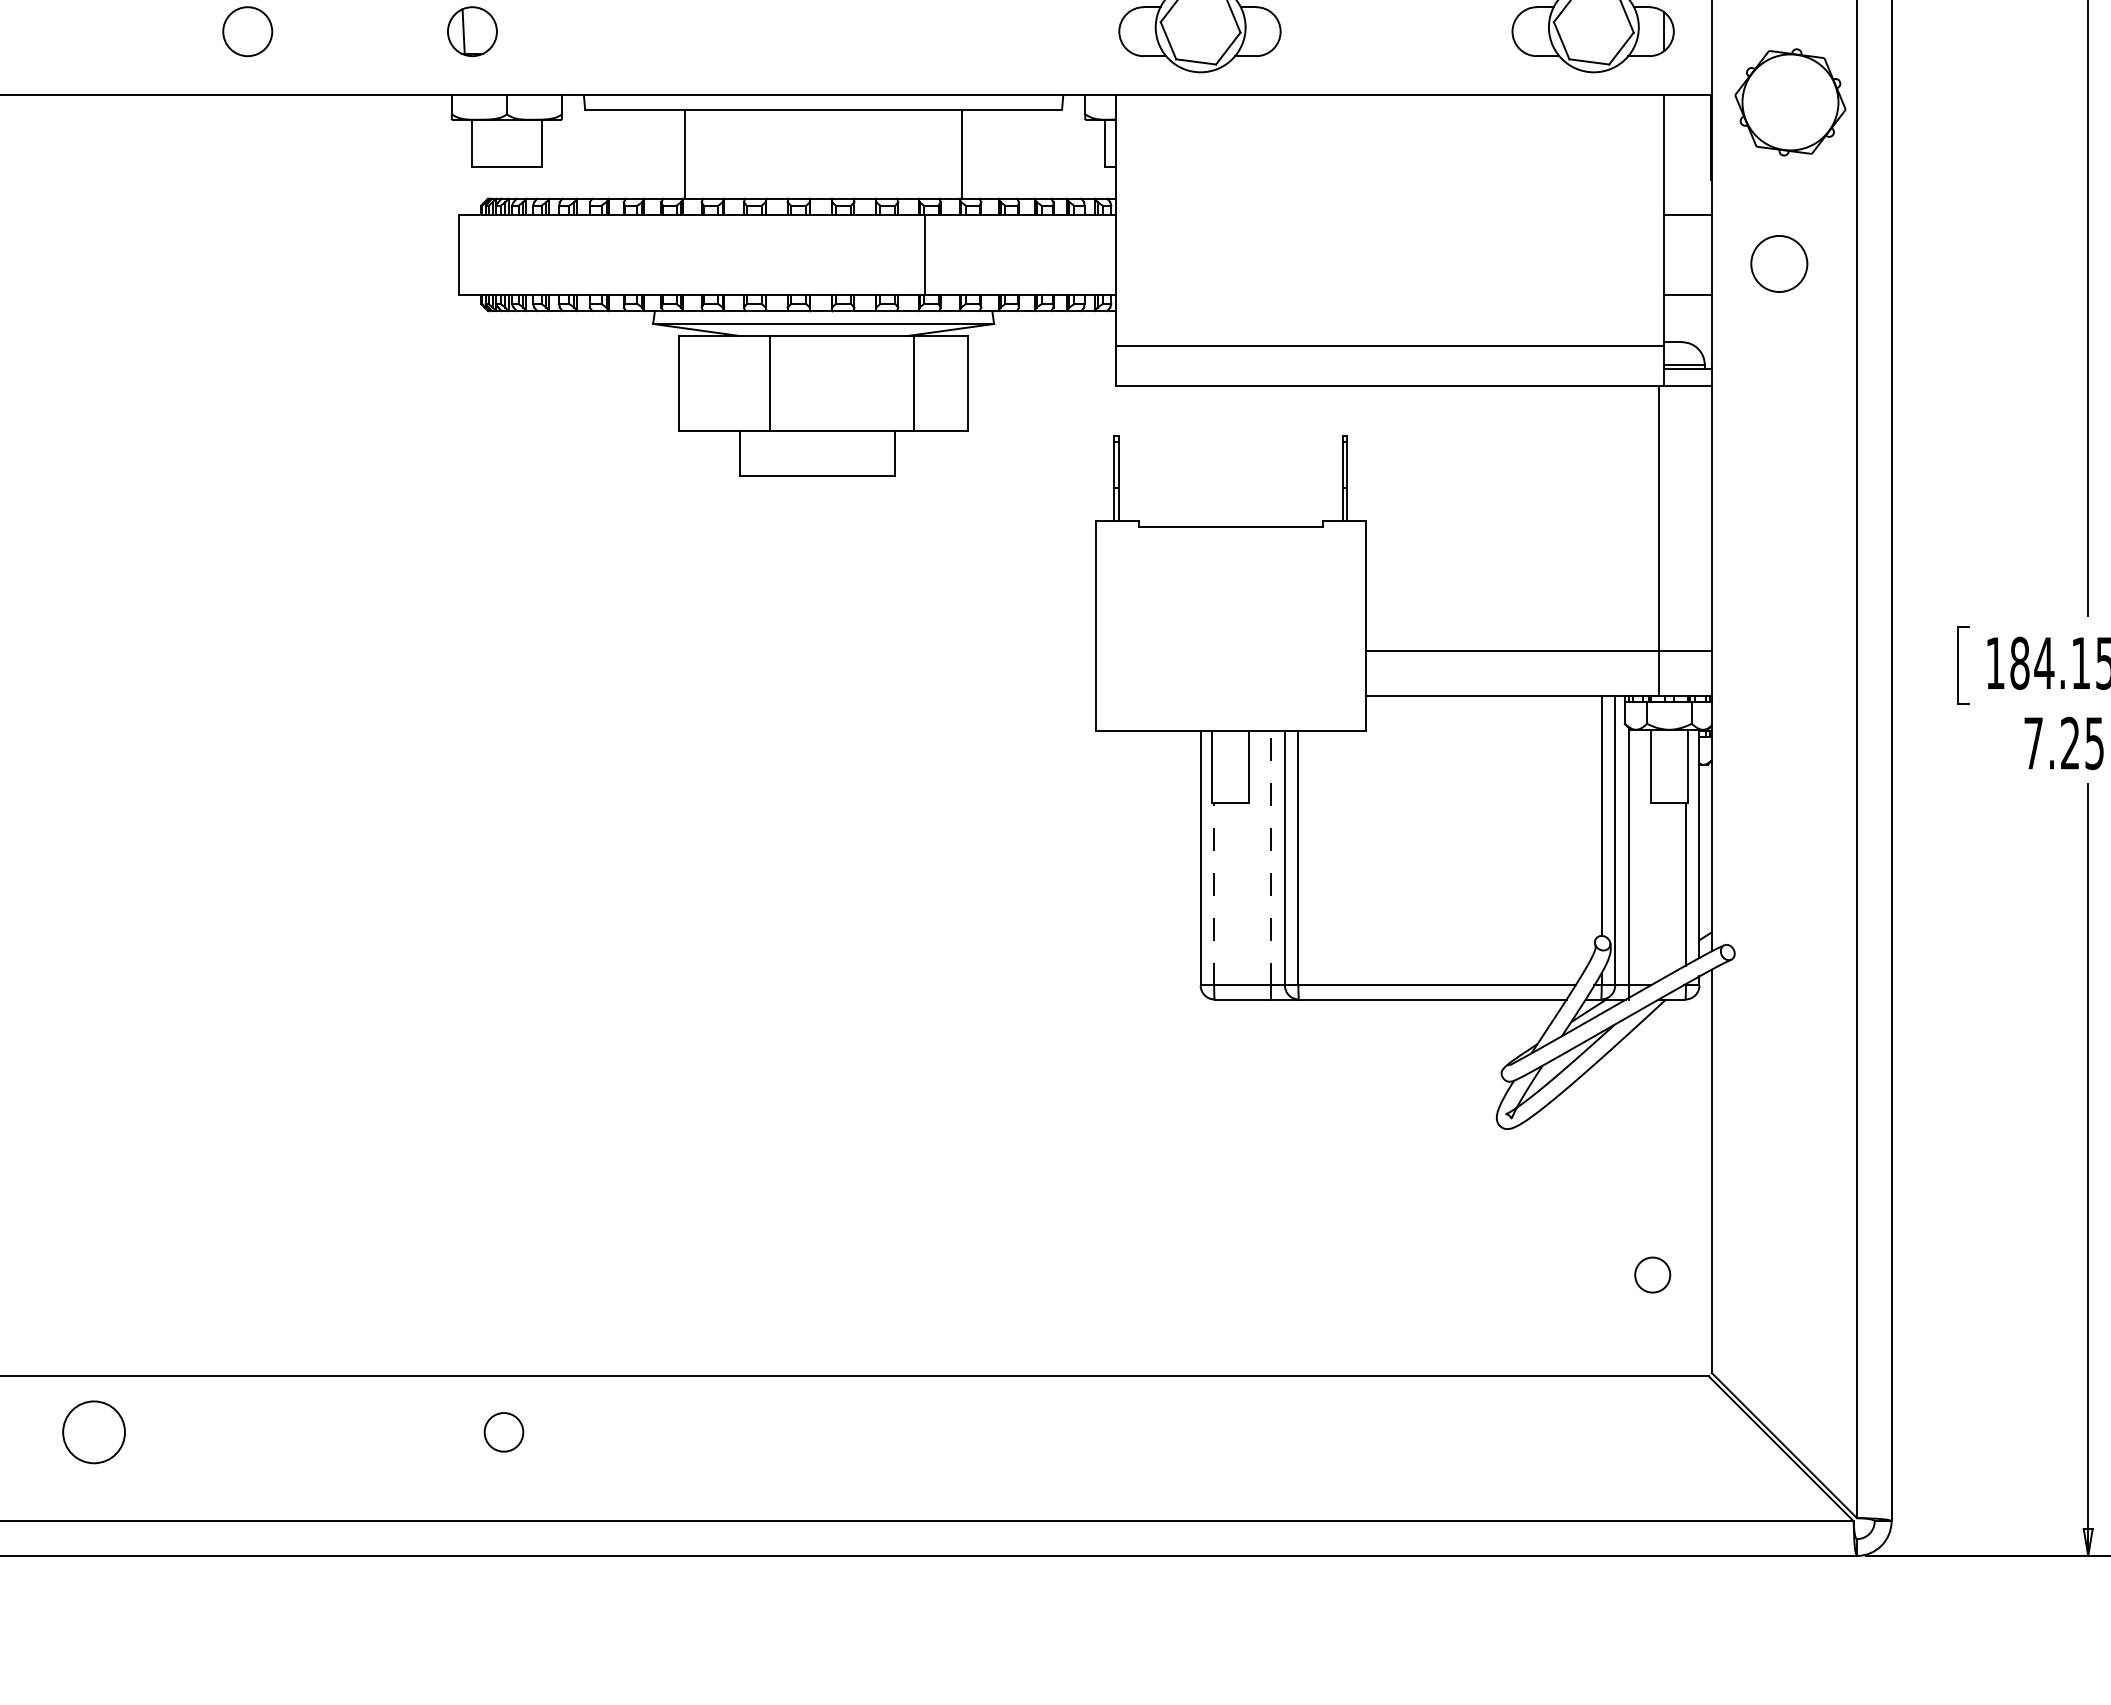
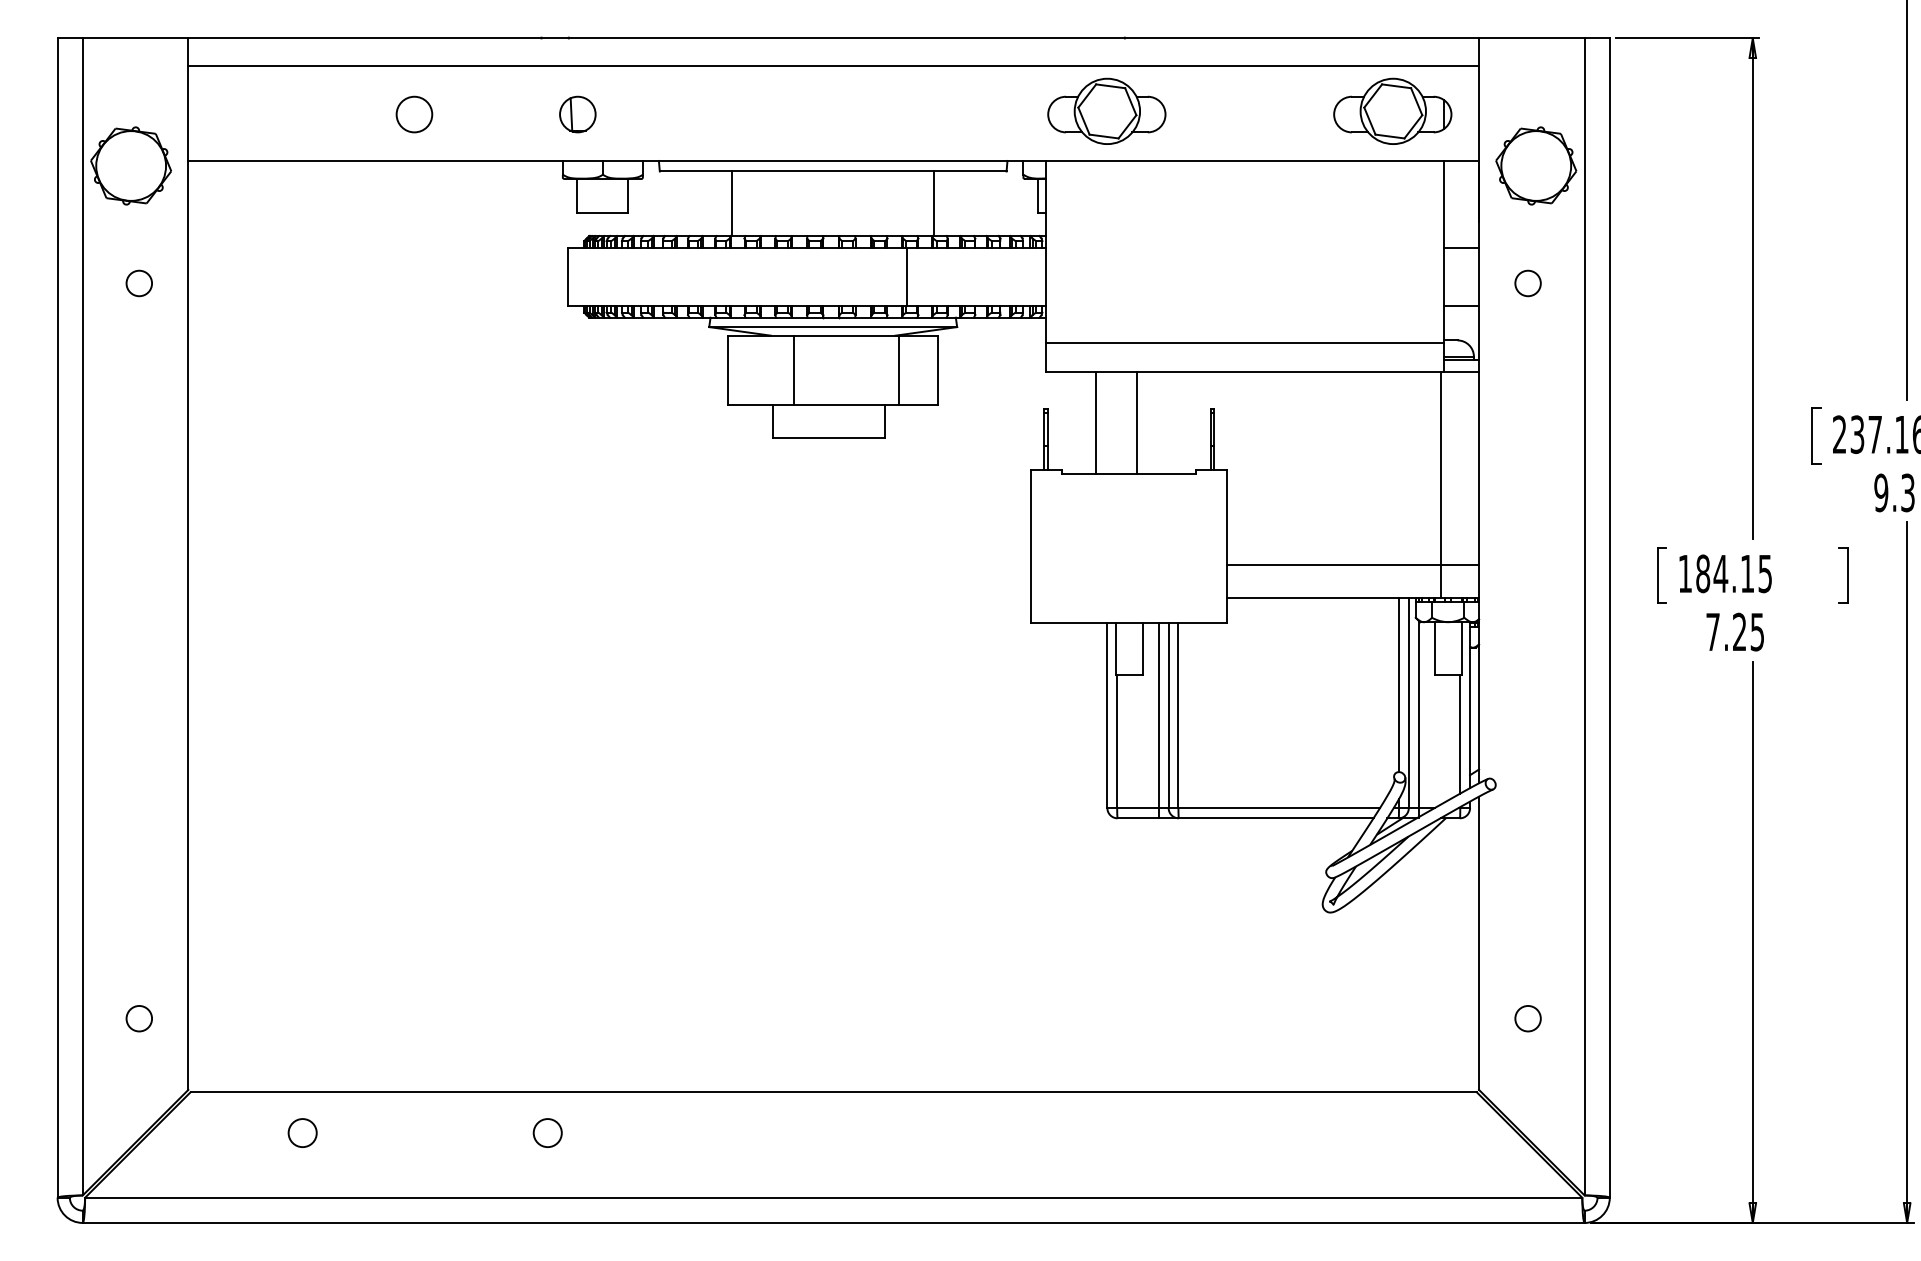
circle: (1778, 264) -> (1527, 283), size x0.62
line: (1184, 456) -> (1095, 423), added
line: (1240, 456) -> (1136, 423), added
line: (1270, 858) -> (1158, 715), dashed -> solid
line: (1214, 893) -> (1117, 741), dashed -> solid
circle: (1651, 1274) -> (1527, 1018), moved
circle: (503, 1431) -> (547, 1132), moved
circle: (93, 1432) -> (302, 1133), size x0.62

